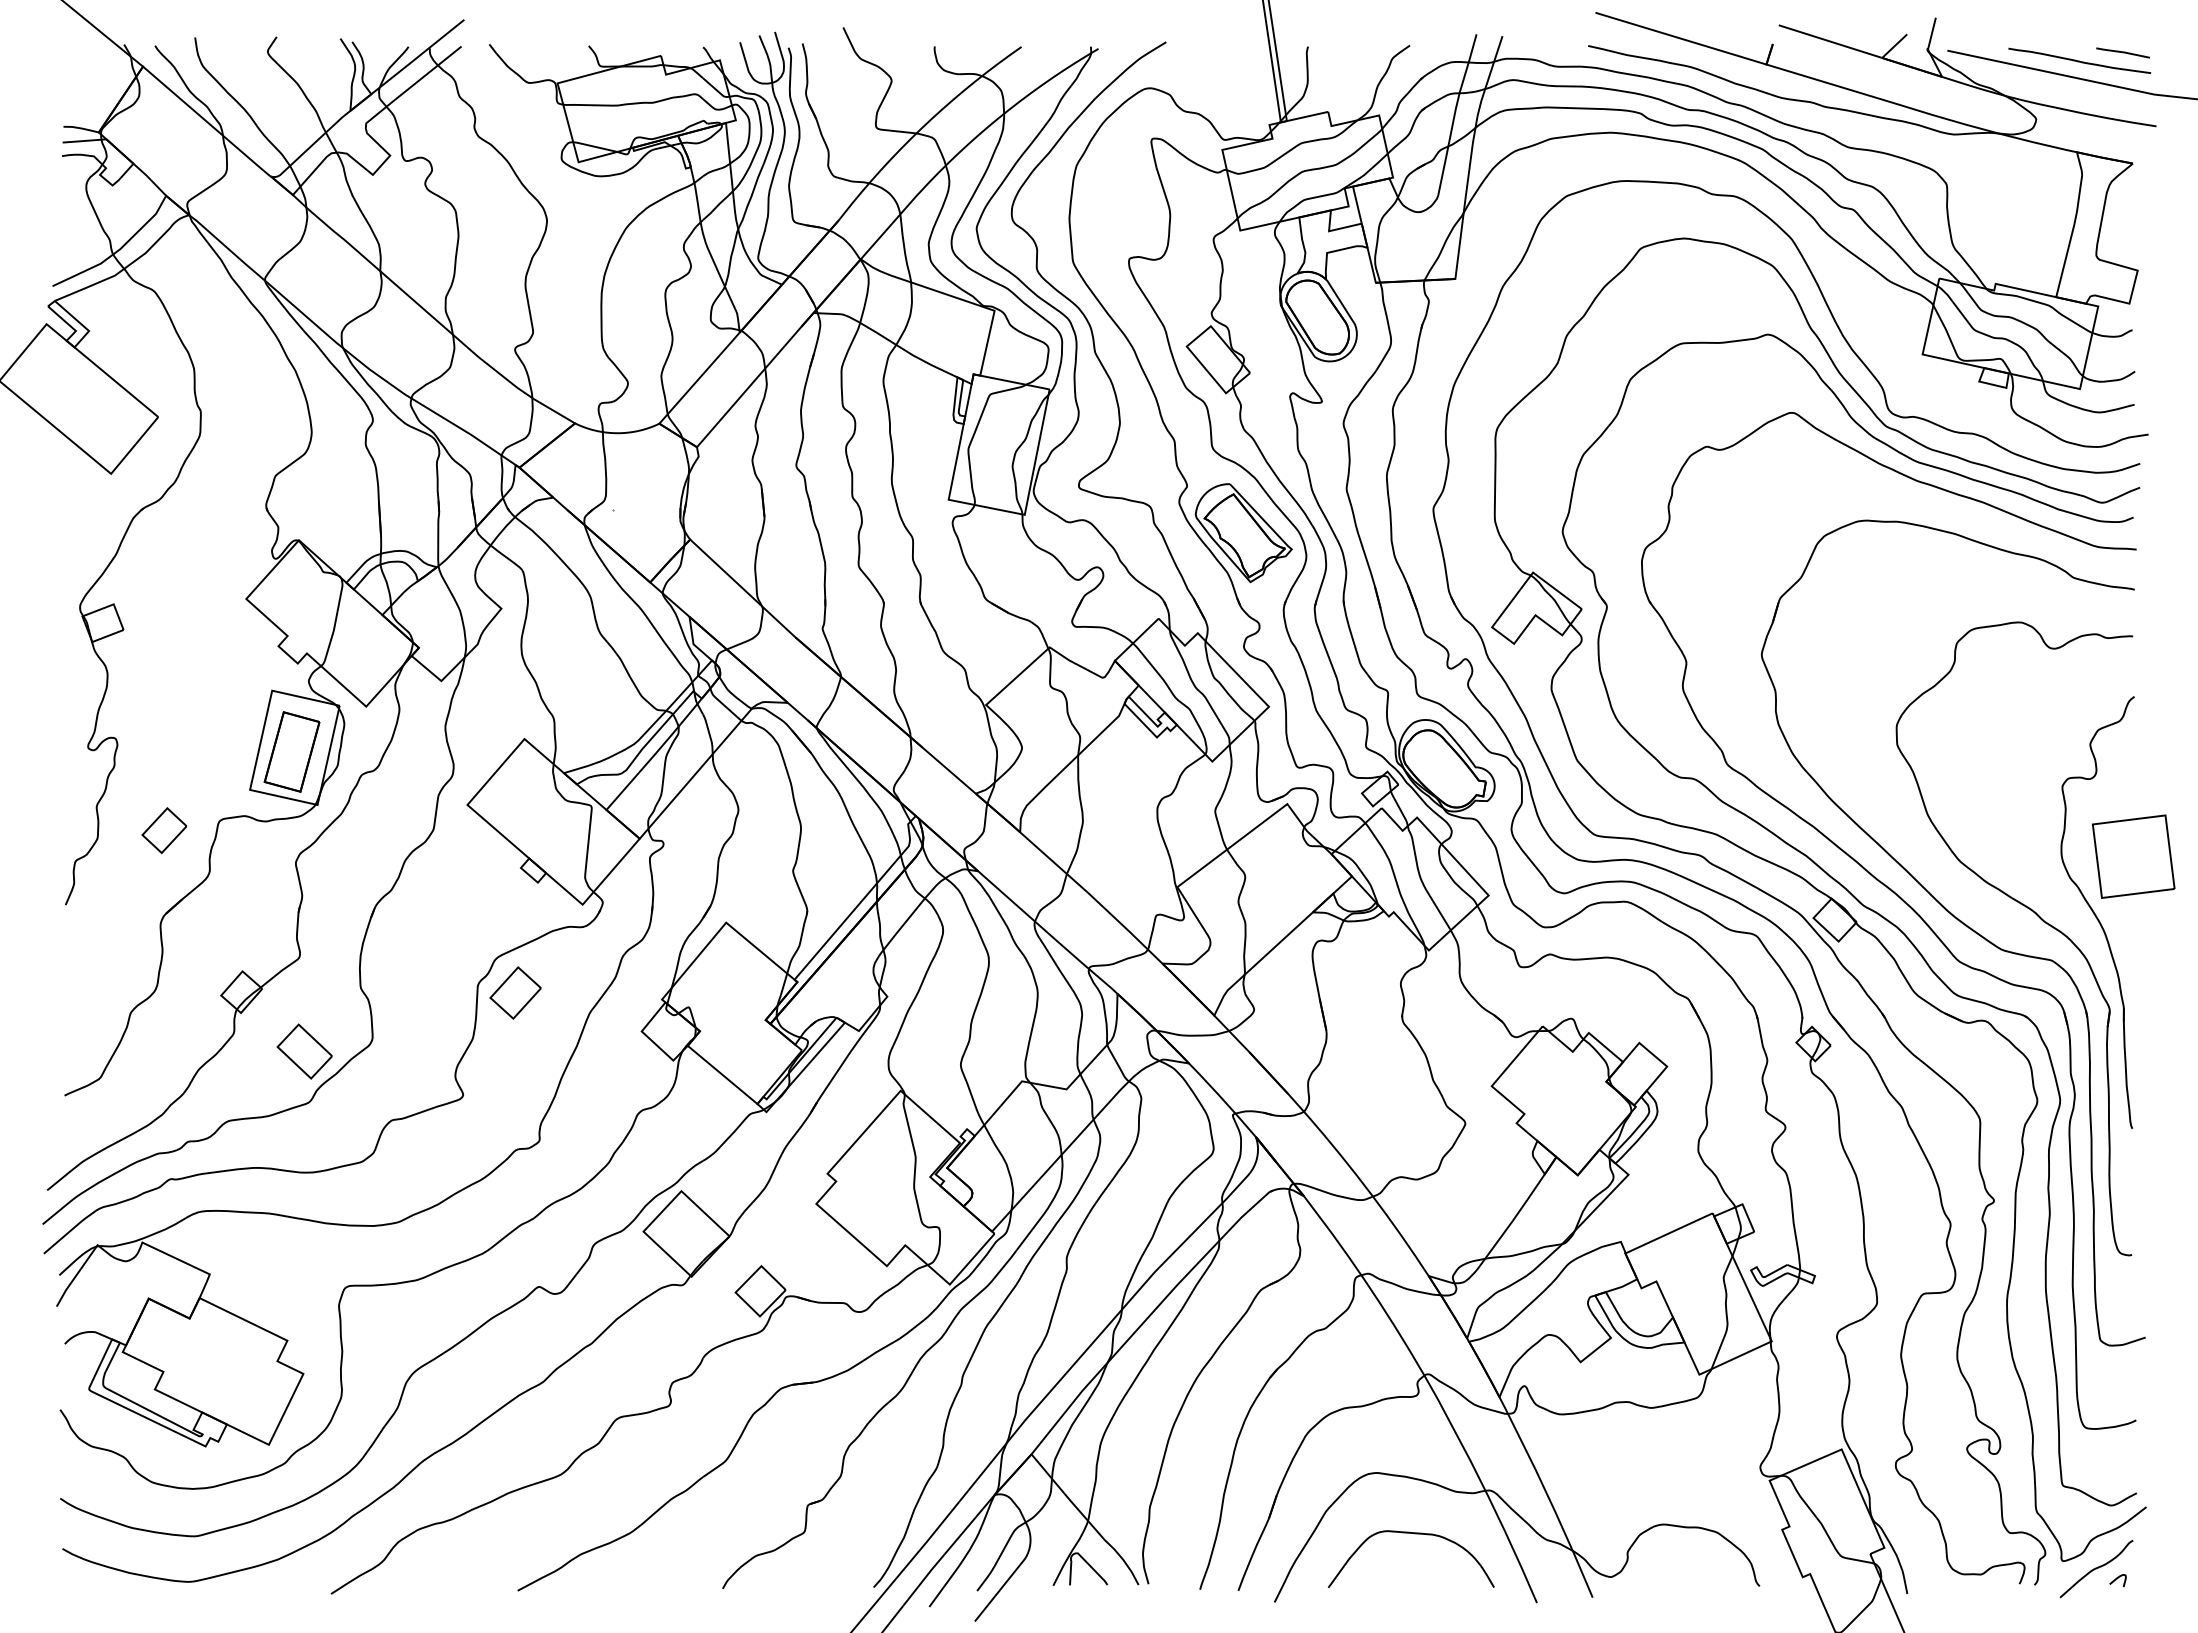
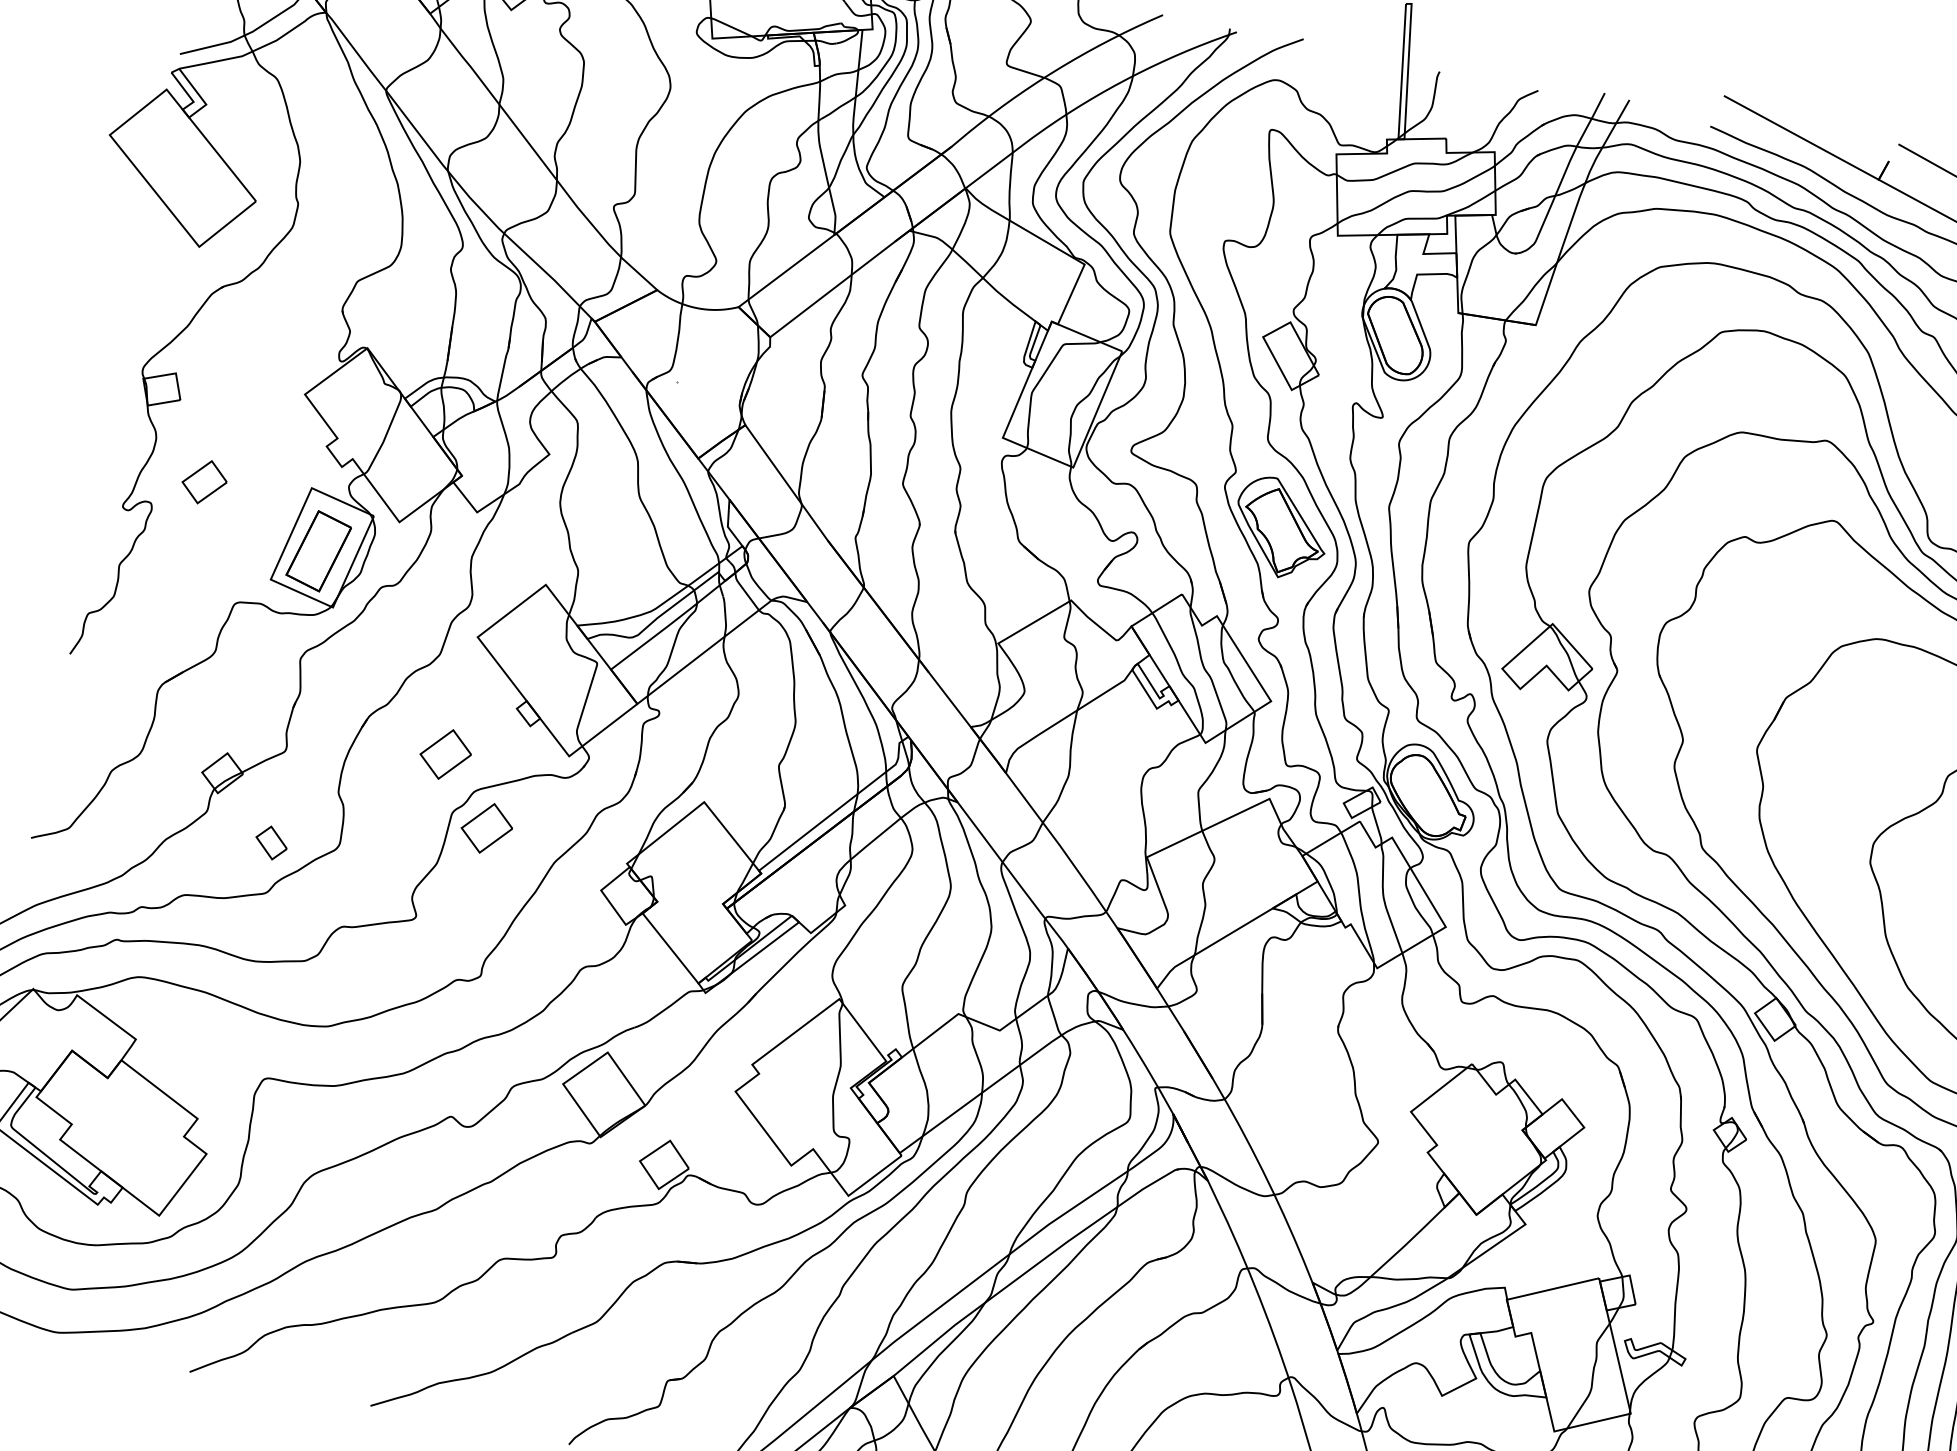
part: (164, 830) -> (204, 482), moved
part: (459, 927) -> (445, 753), added
part: (304, 1051) -> (271, 842), size x0.6

